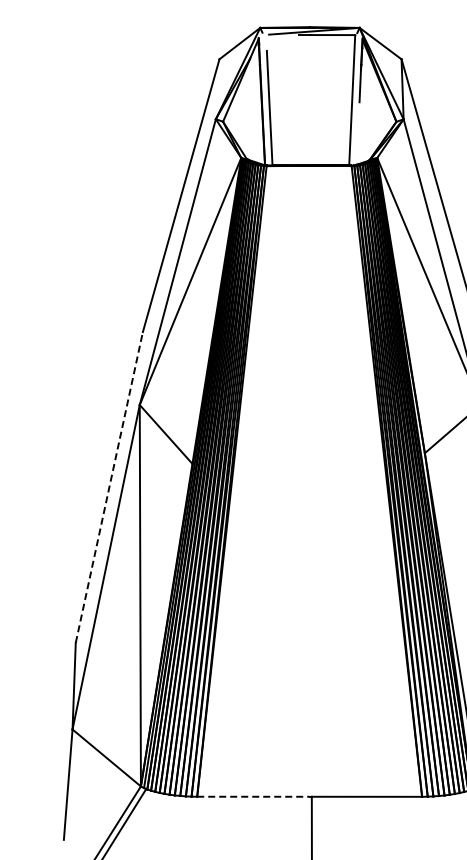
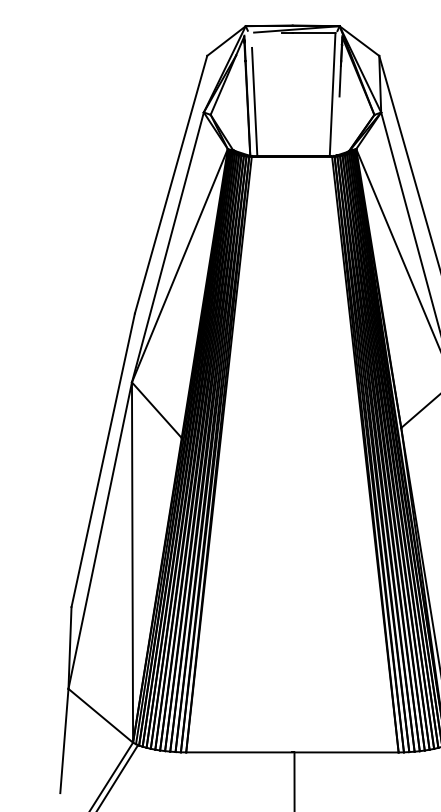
line: (109, 487) -> (103, 460), dashed -> solid
line: (253, 796) -> (239, 752), dashed -> solid

